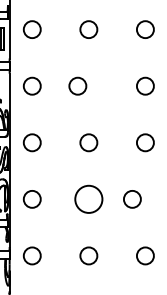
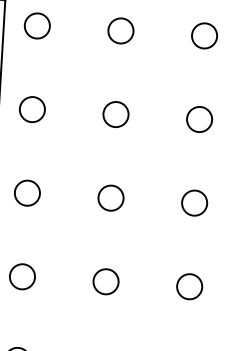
circle: (77, 85) -> (120, 29), moved
circle: (88, 198) -> (110, 196), size x0.62
circle: (132, 199) -> (194, 203), moved

